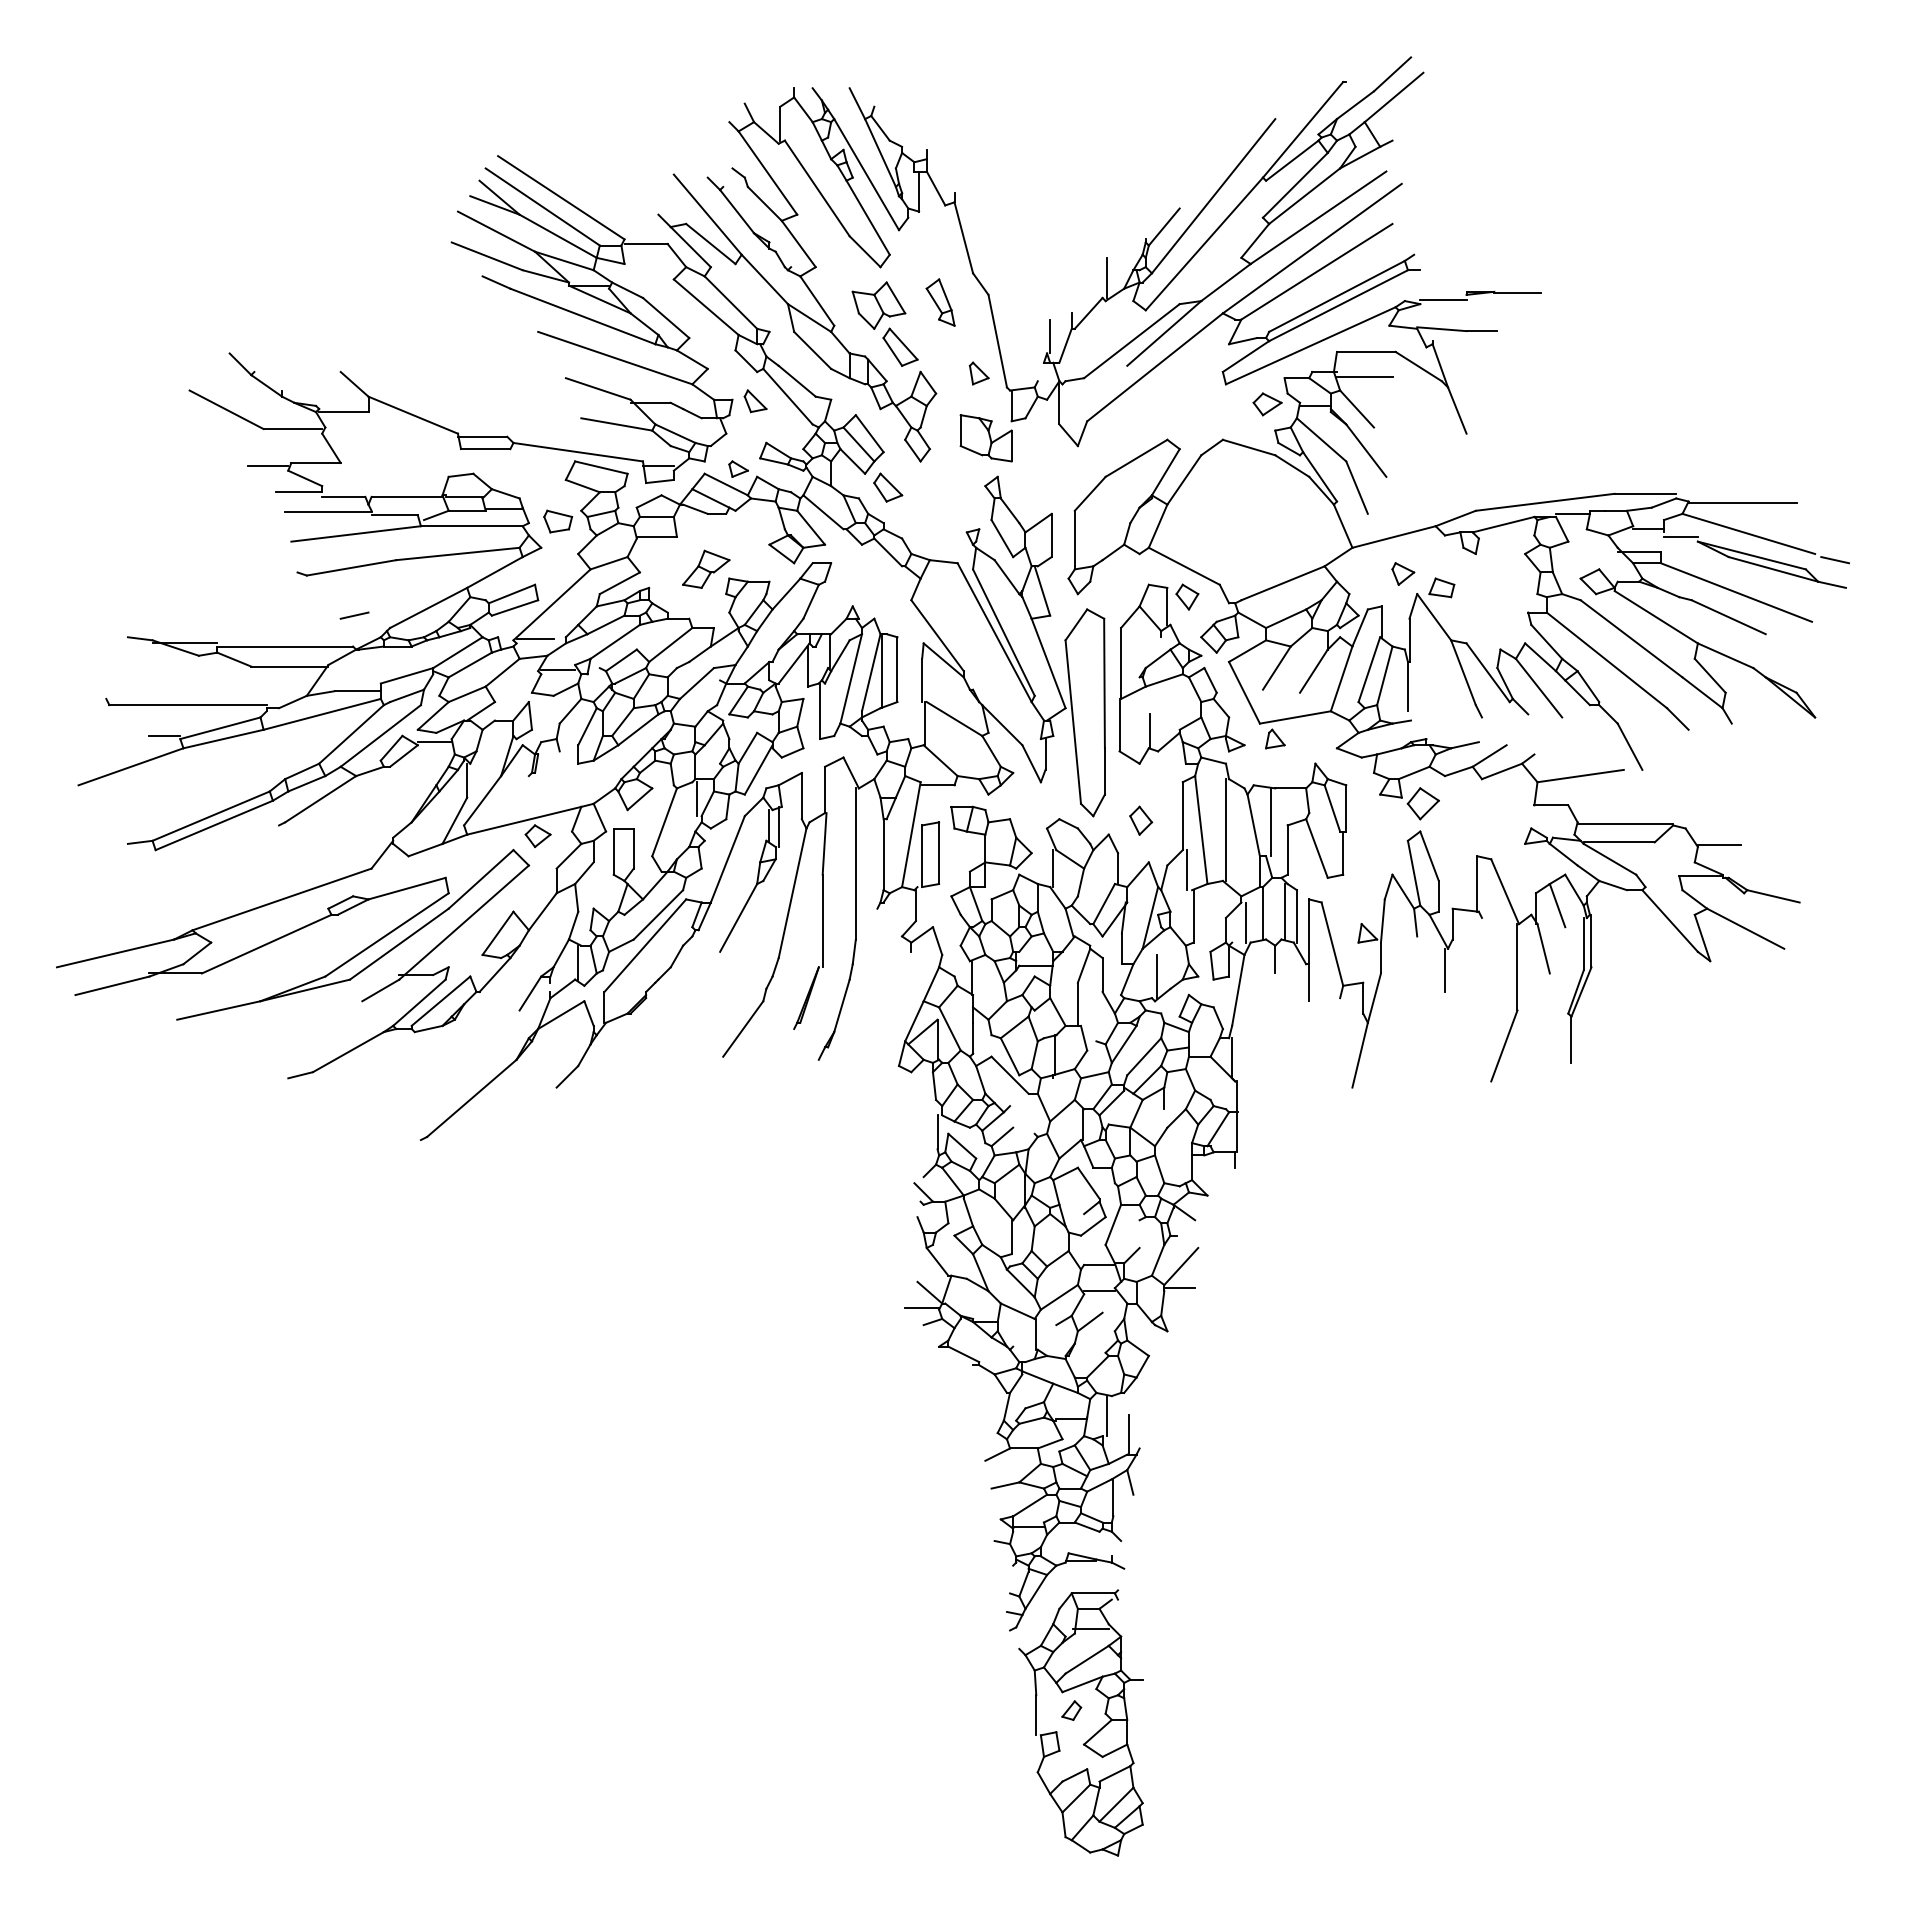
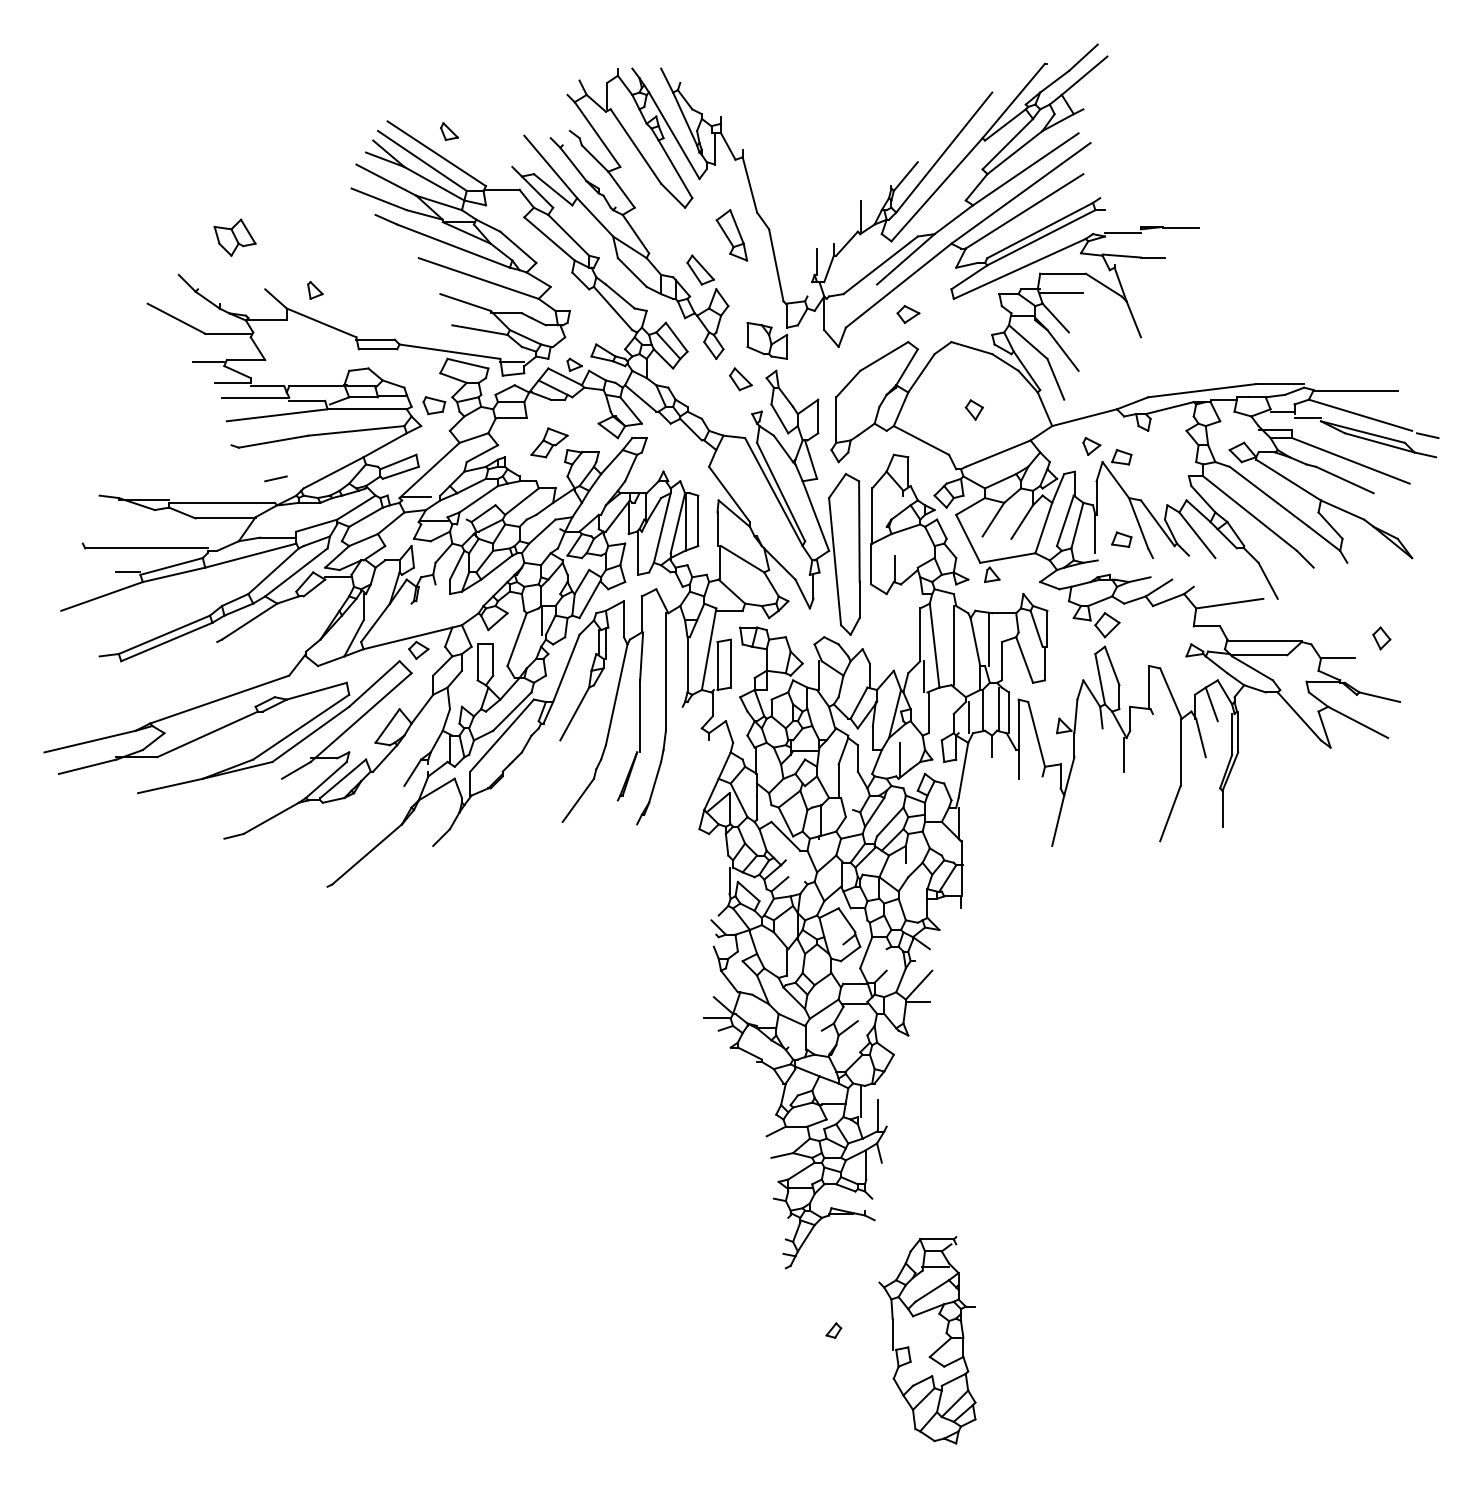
part: (940, 302) -> (731, 235), size x1.4
part: (878, 305) -> (234, 237), moved
part: (978, 373) -> (314, 290), moved
part: (755, 401) -> (449, 131), moved
part: (1267, 404) -> (908, 314), moved
part: (888, 487) -> (741, 379), moved
part: (1187, 596) -> (974, 409), moved
part: (1441, 693) -> (1121, 539), added
part: (1141, 820) -> (1382, 638), moved
part: (1093, 1734) -> (937, 1349), moved

